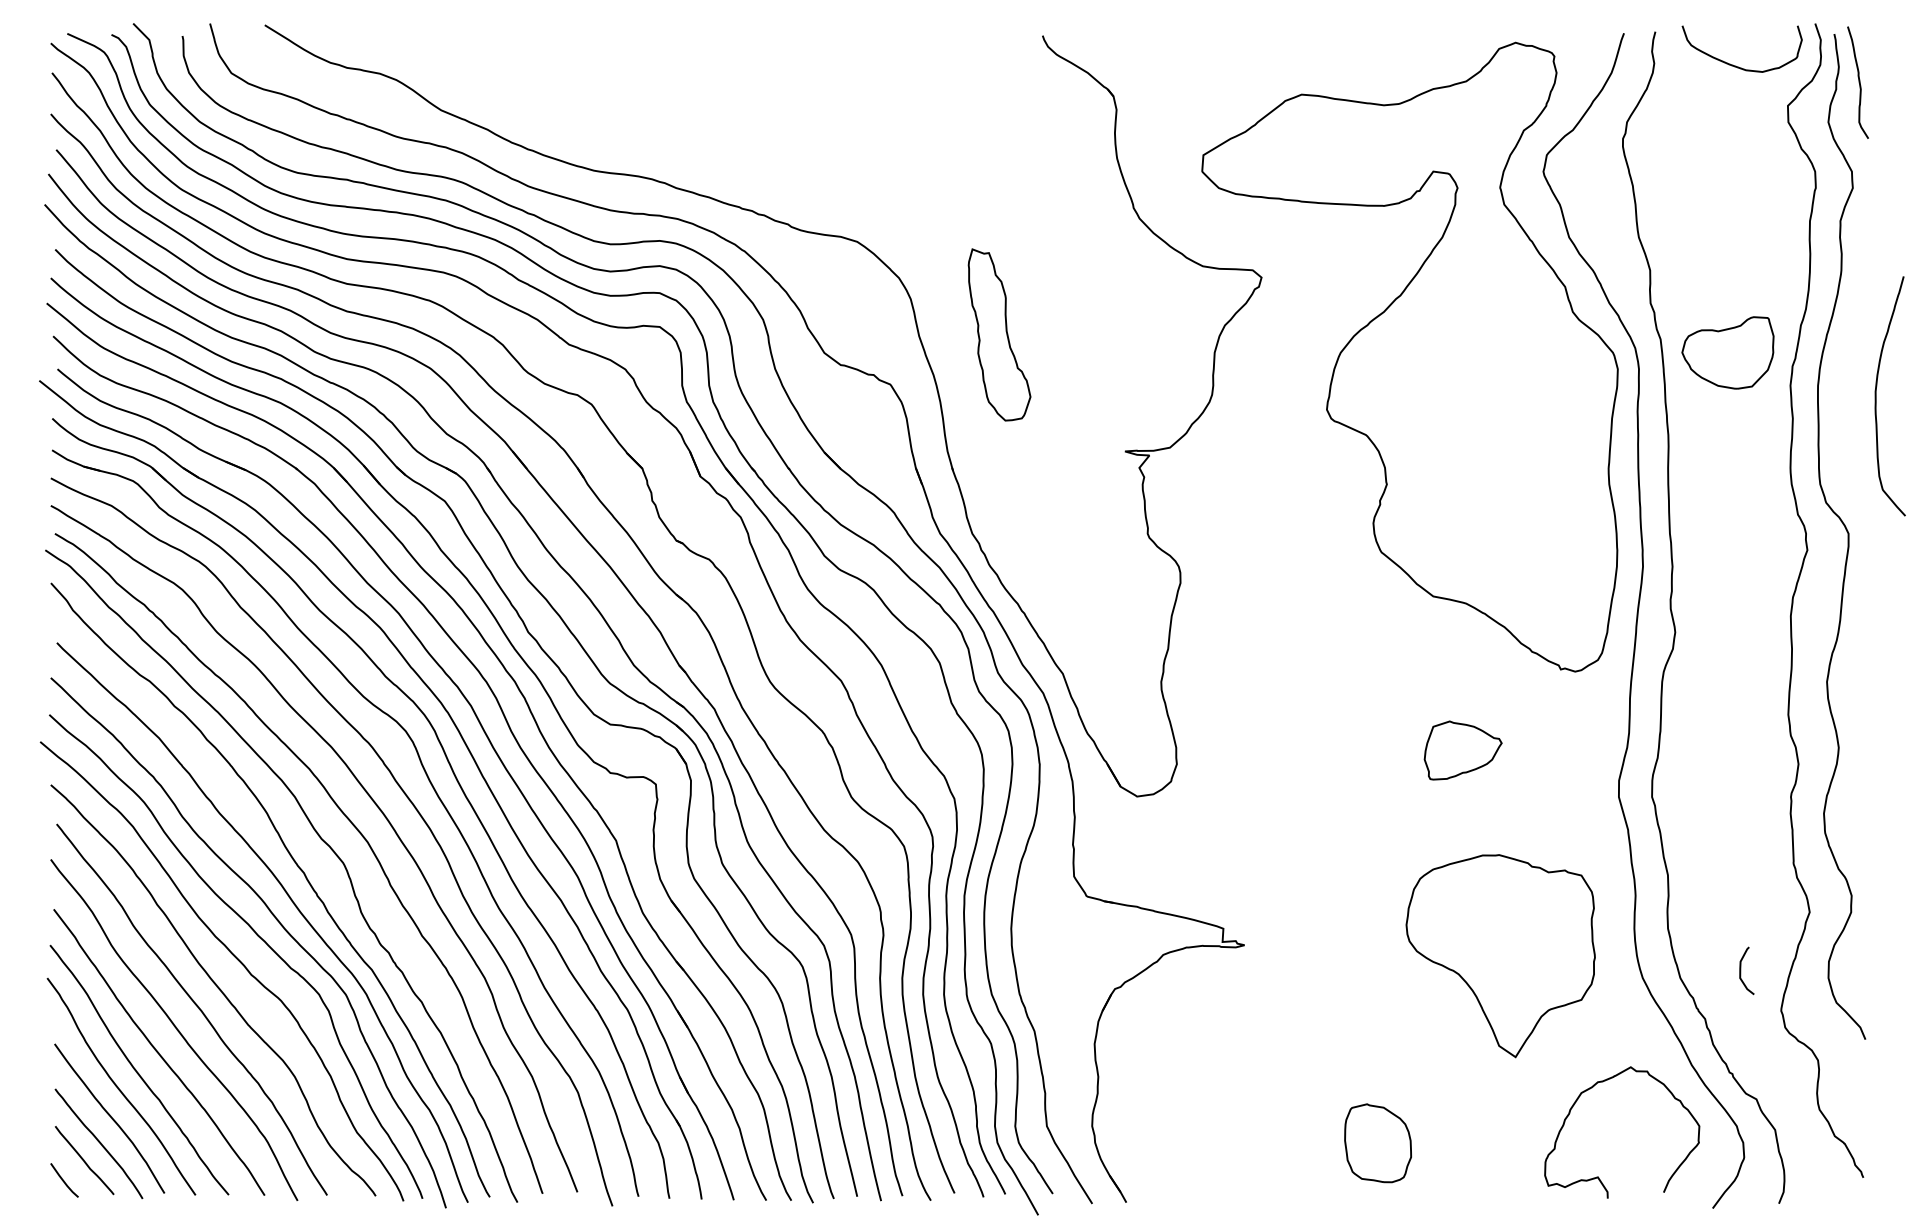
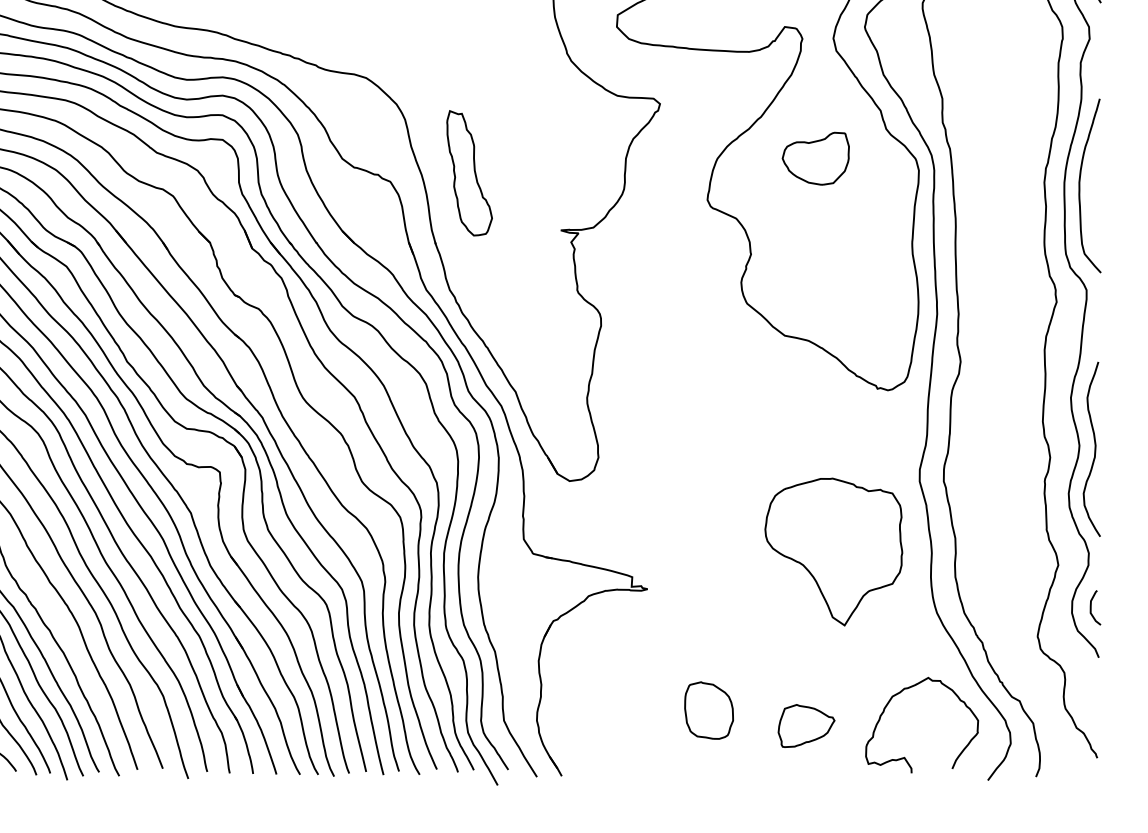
part: (999, 334) -> (469, 172), moved
part: (1727, 352) -> (815, 158), moved
curve: (1876, 396) -> (1080, 186), moved
part: (1462, 750) -> (806, 725), moved
curve: (1859, 752) -> (1094, 449), added
part: (1500, 956) -> (833, 552), moved
curve: (1741, 970) -> (1091, 607), moved
part: (1377, 1143) -> (708, 710), moved

